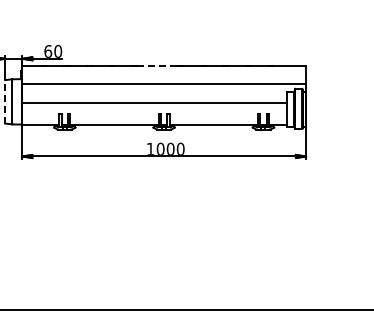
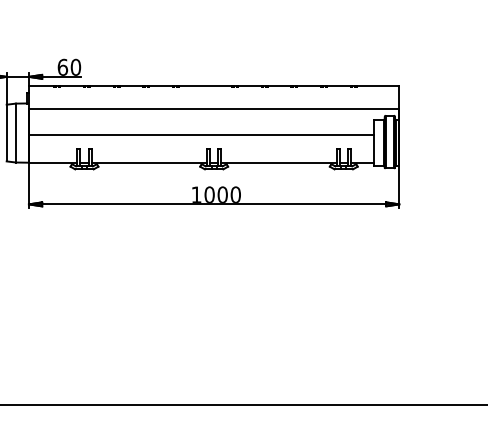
line: (158, 65) -> (206, 85), dashed -> solid
line: (5, 101) -> (7, 132), dashed -> solid

